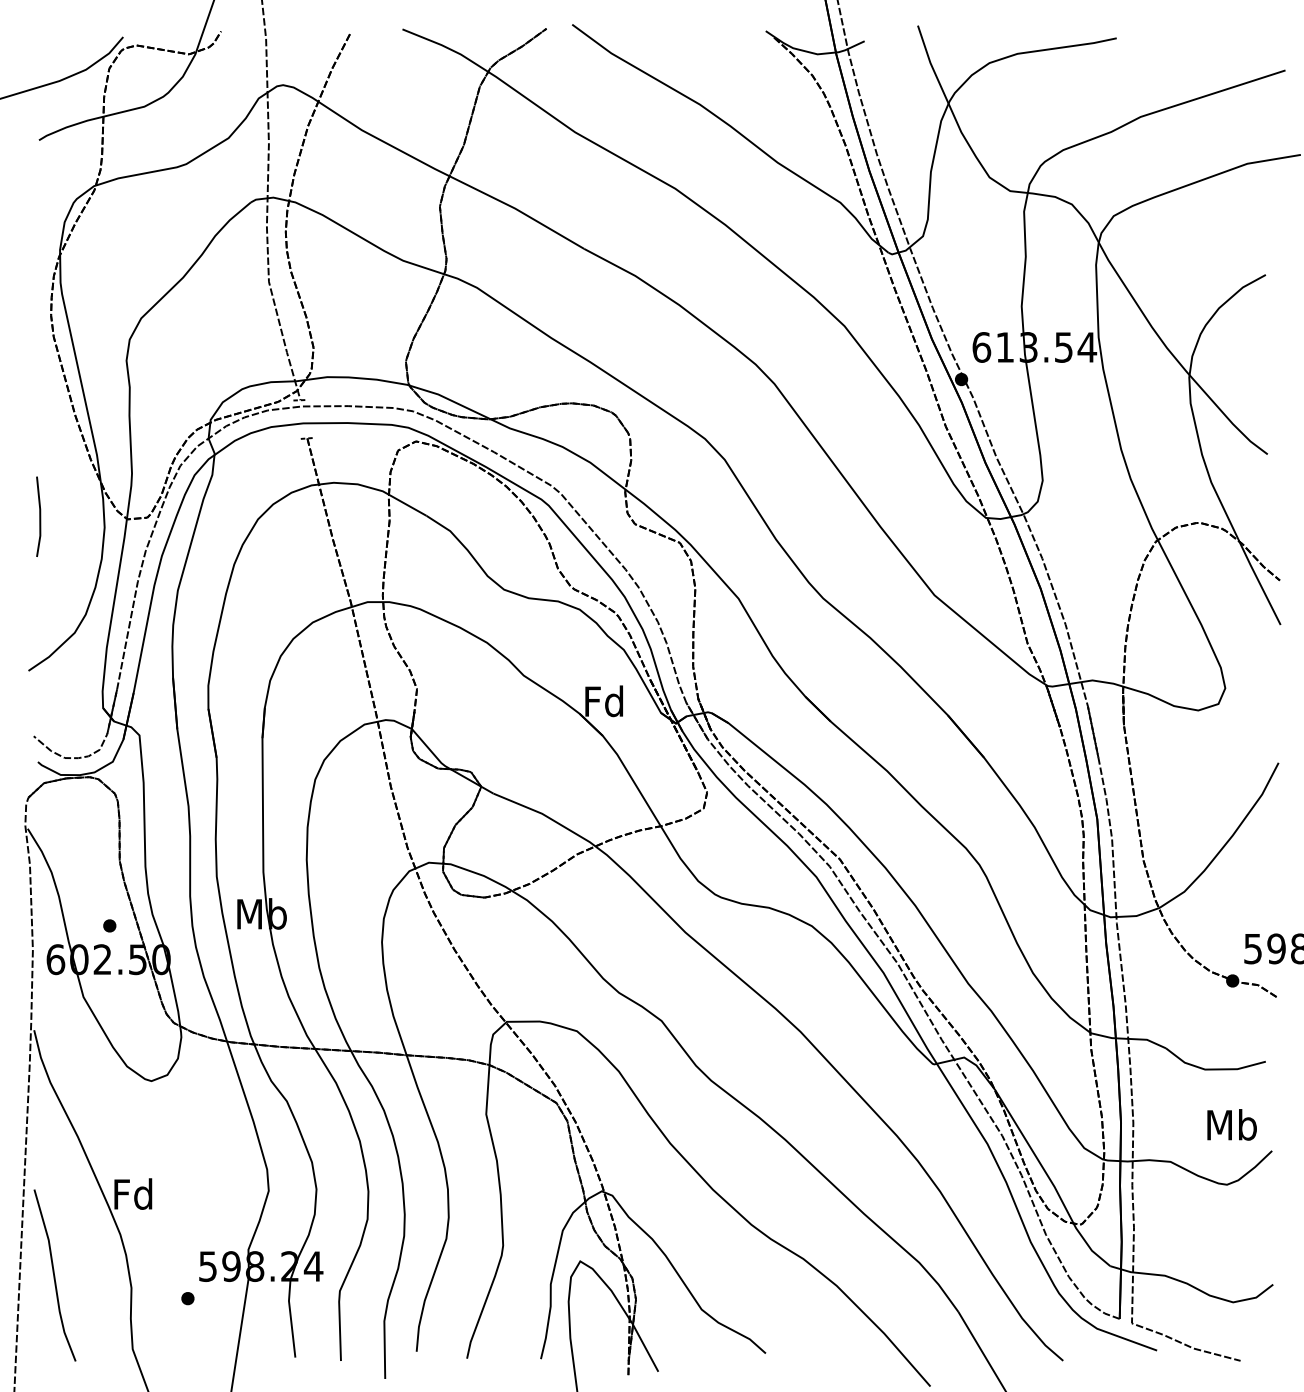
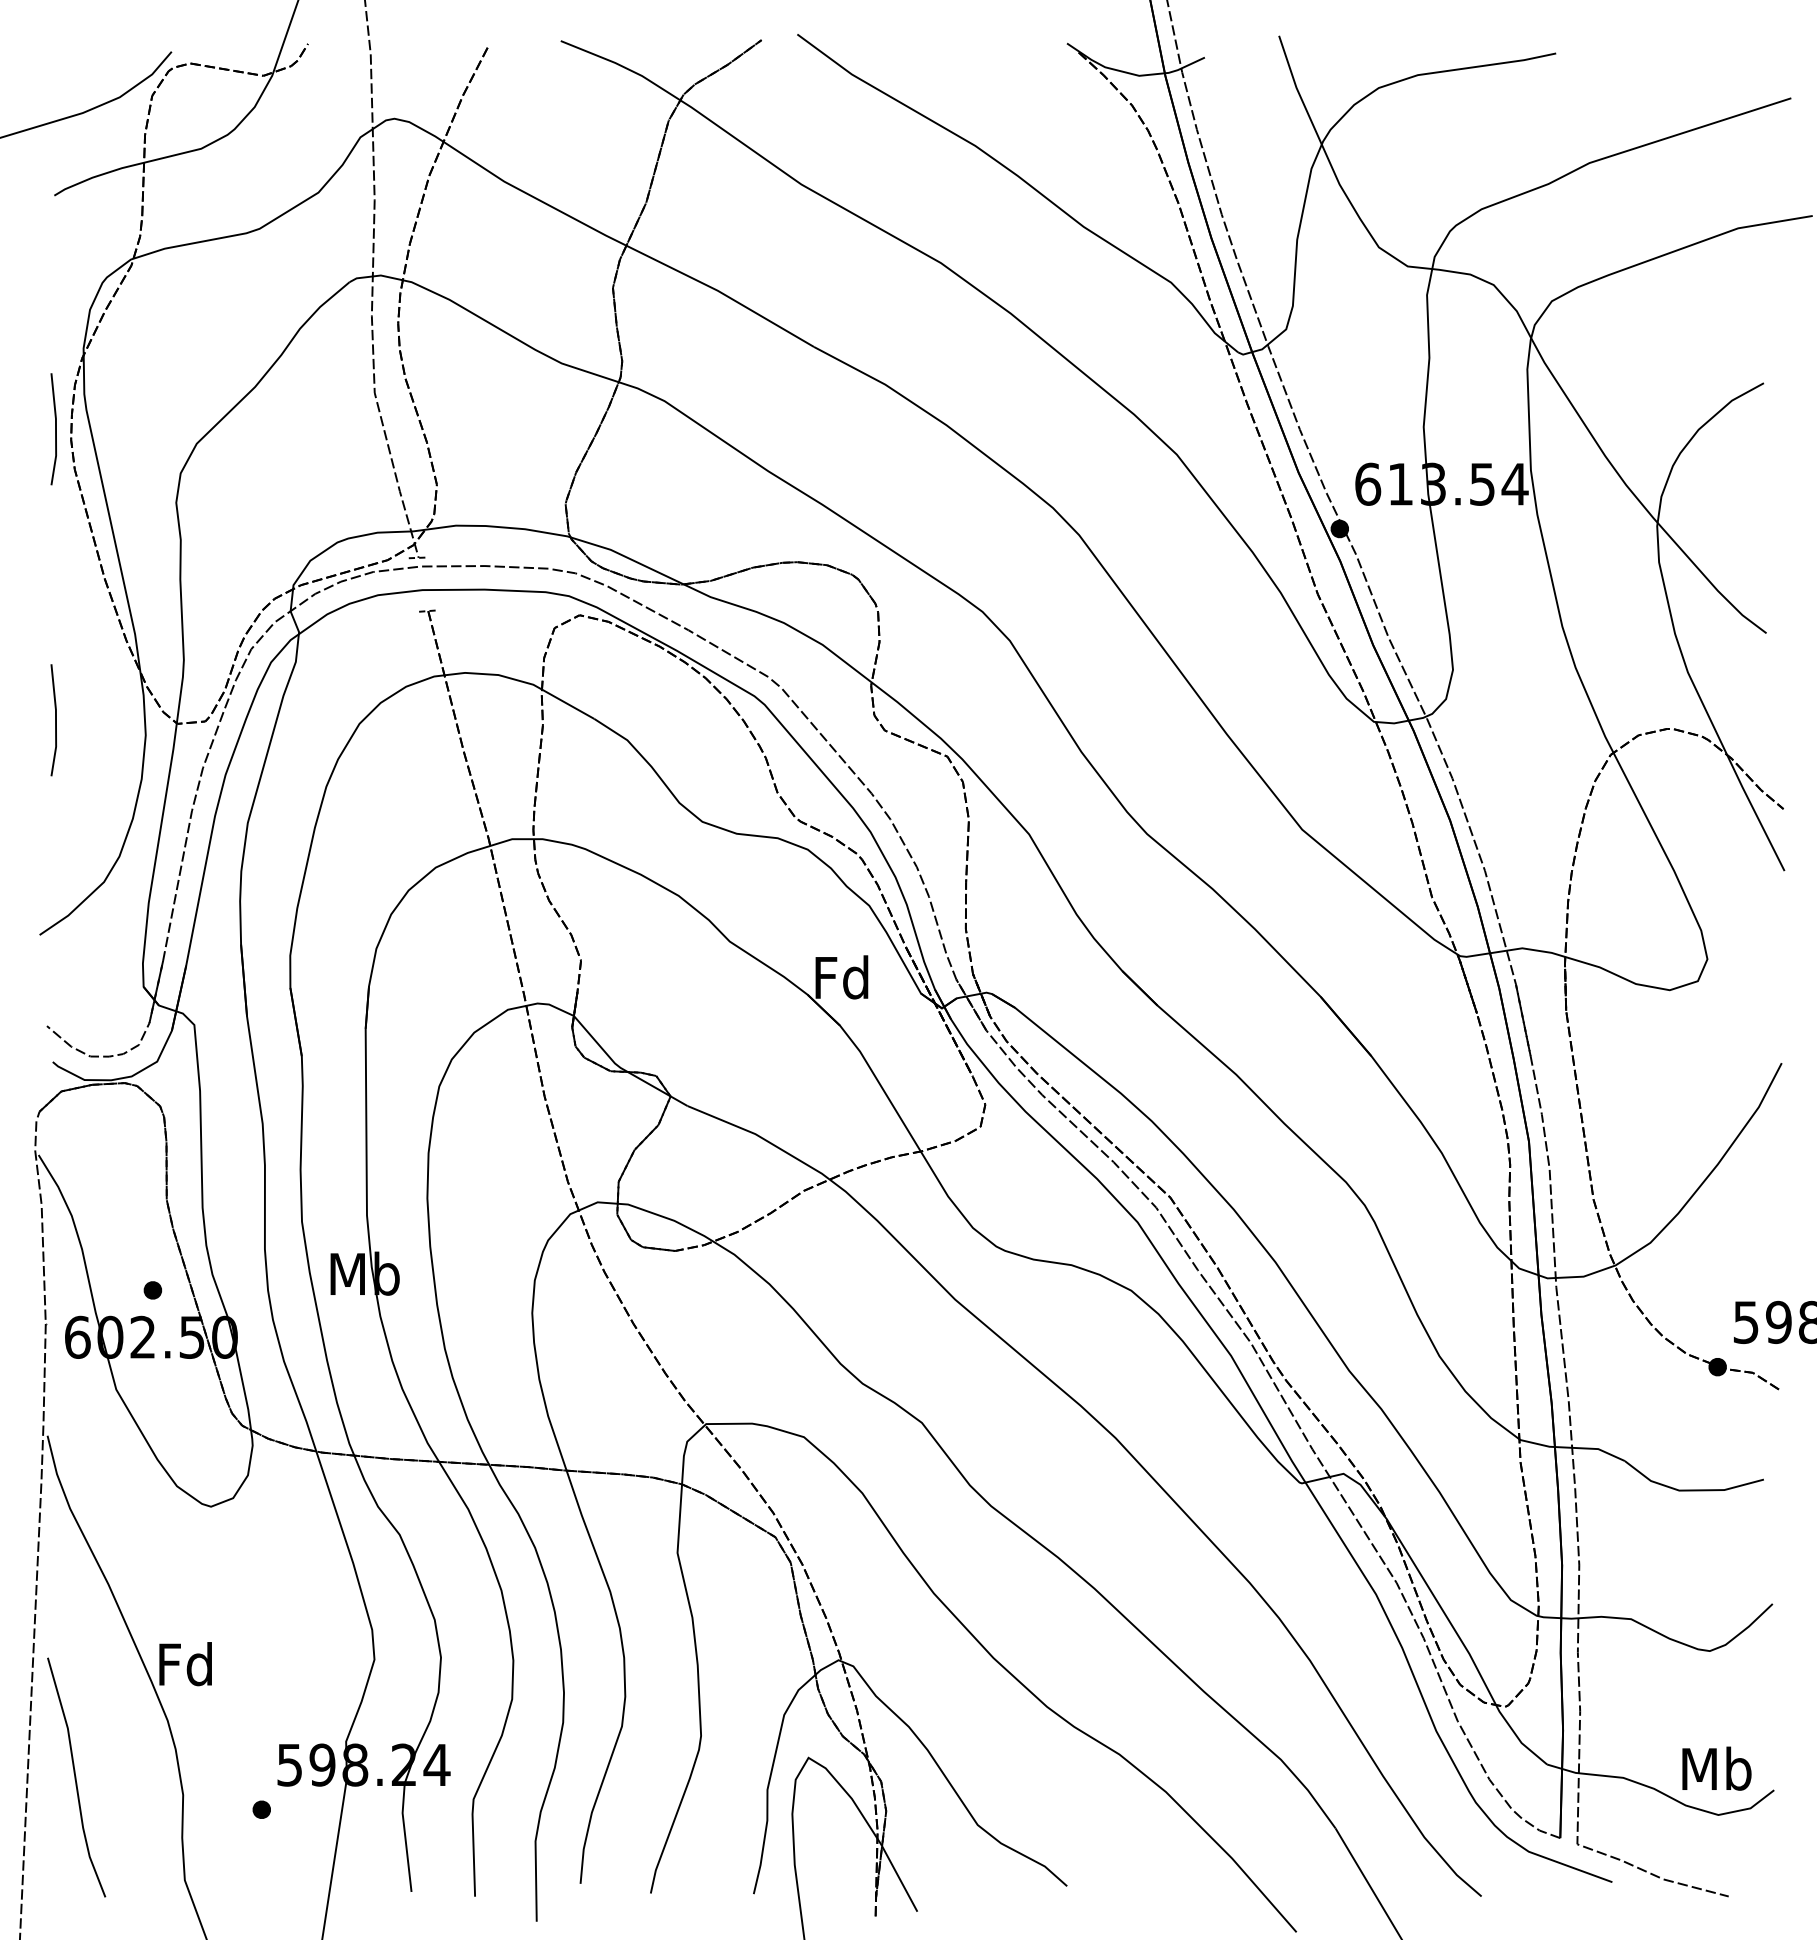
line: (39, 308) -> (55, 429), added
text: (1231, 1124) -> (1716, 1768), moved

